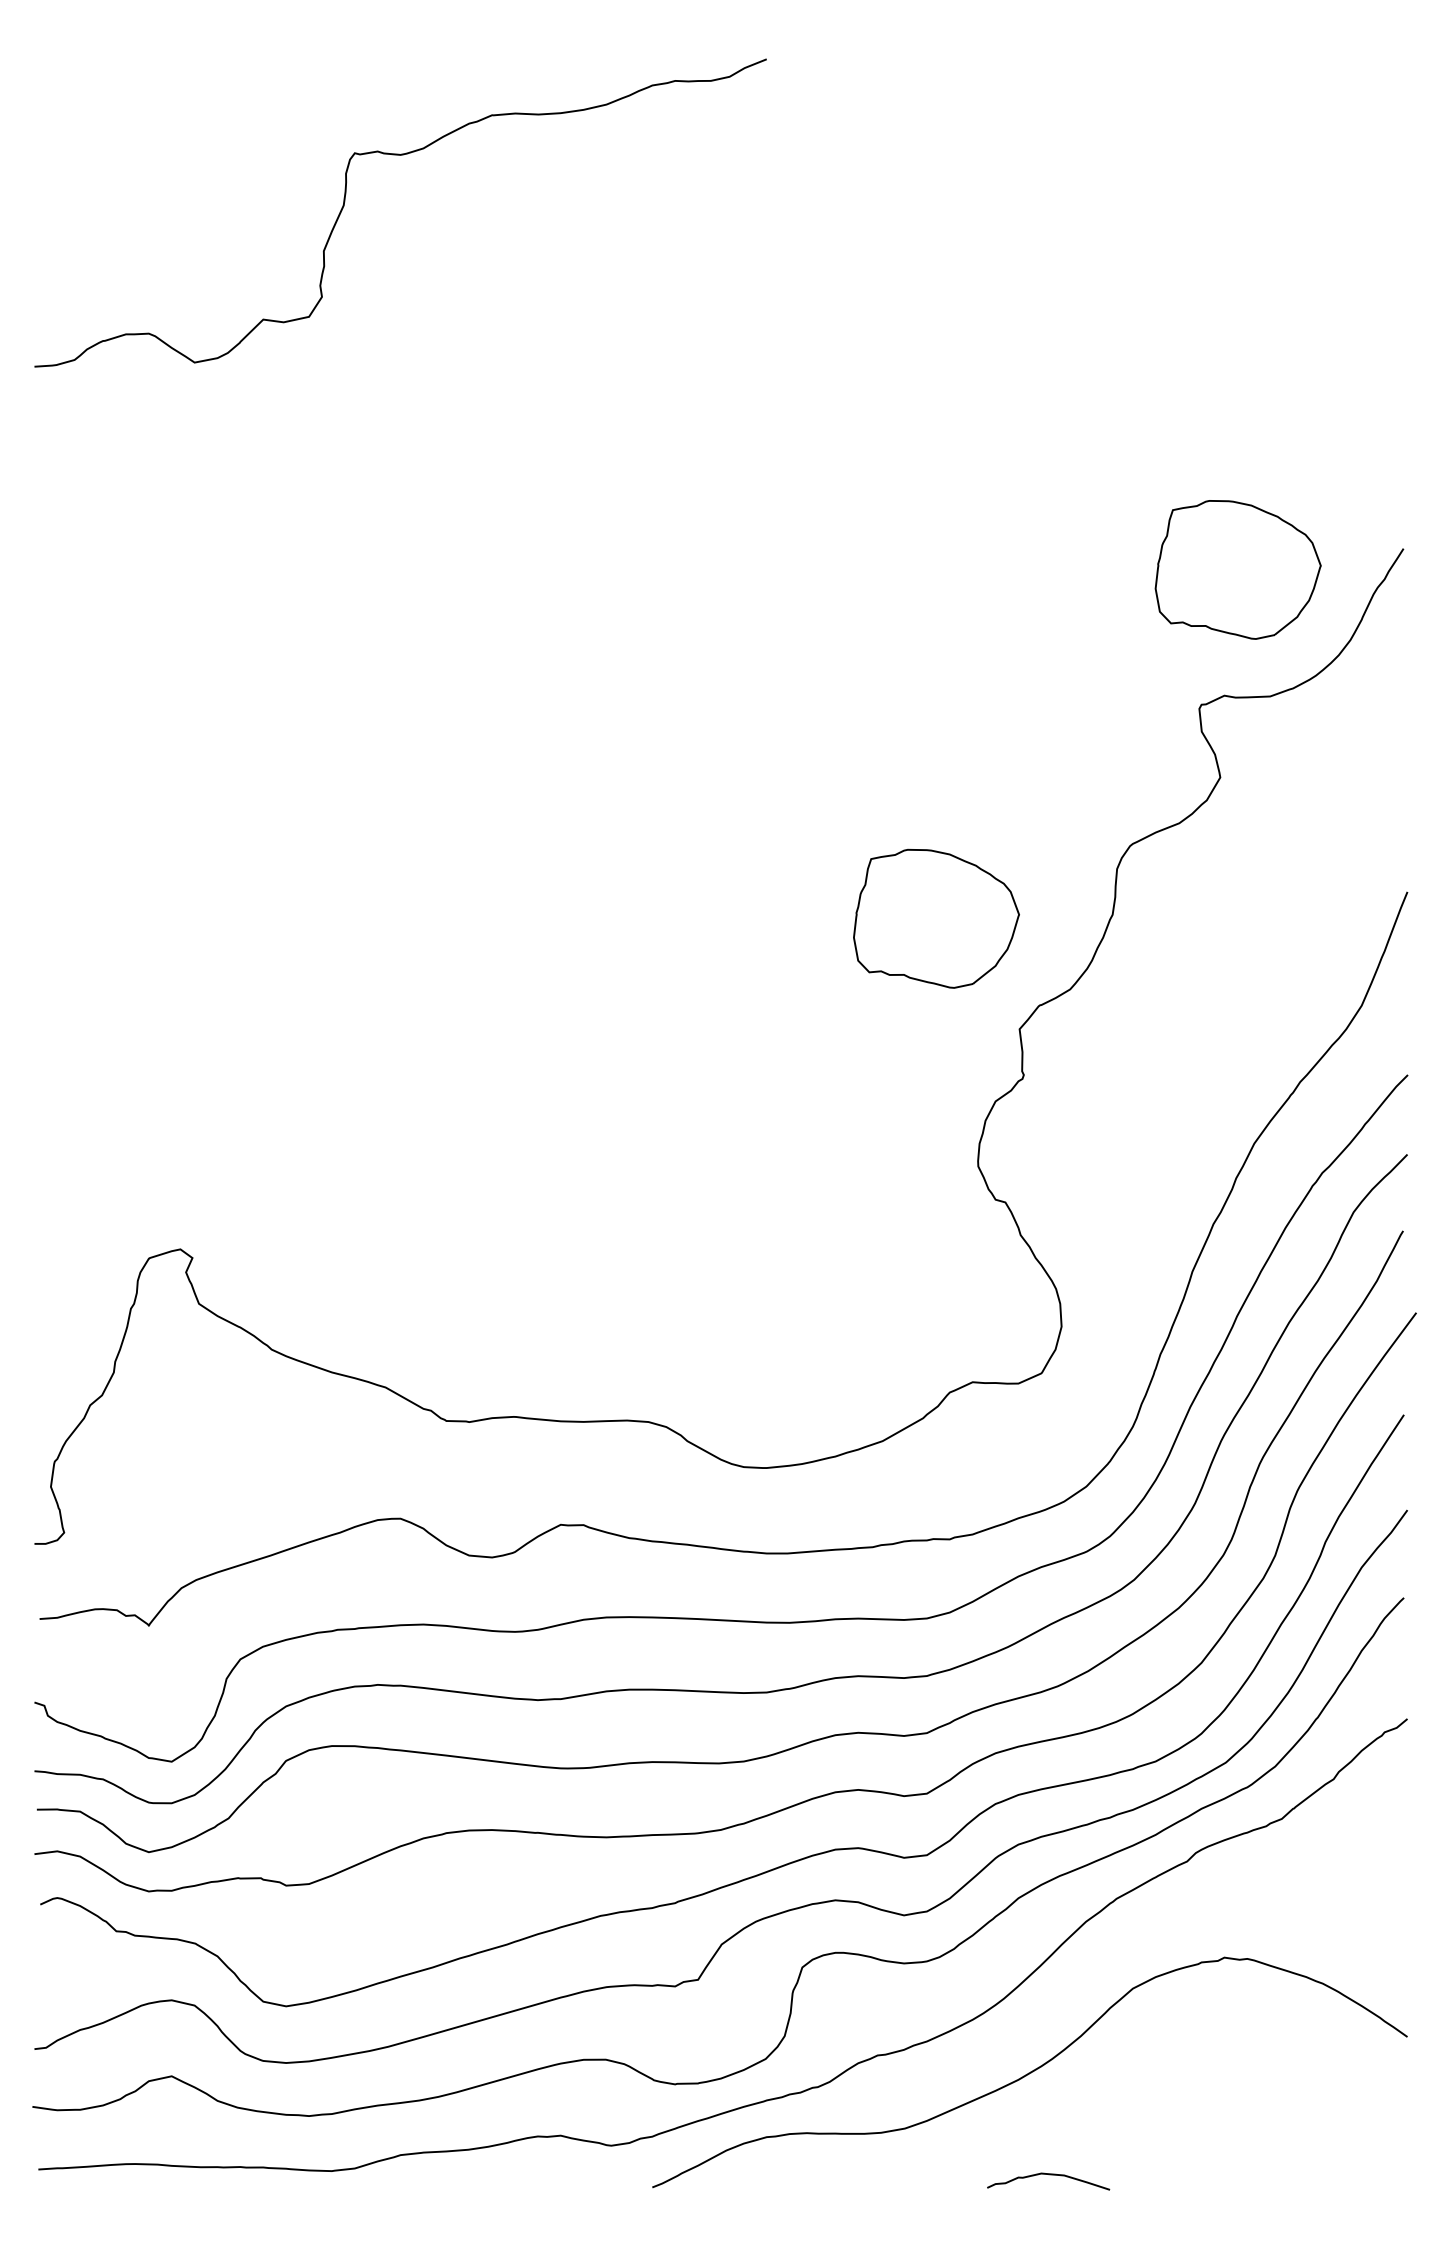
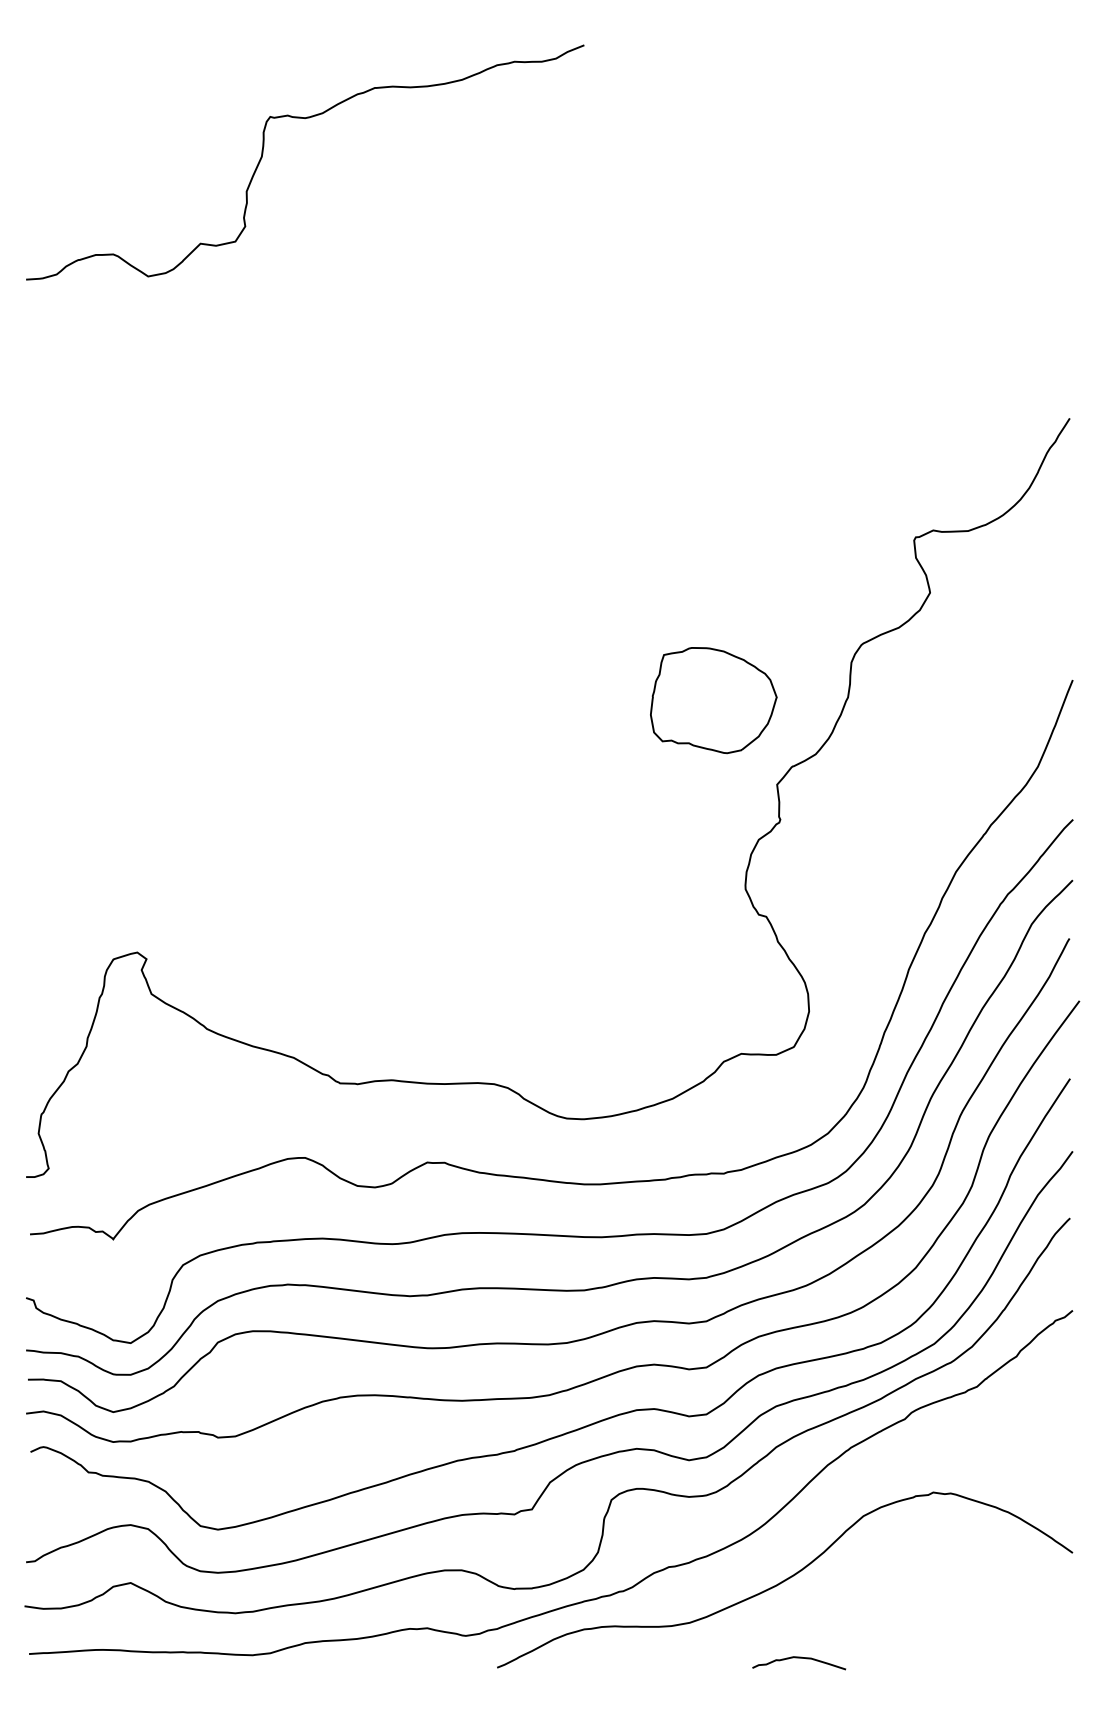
part: (1237, 569) -> (943, 434), removed

